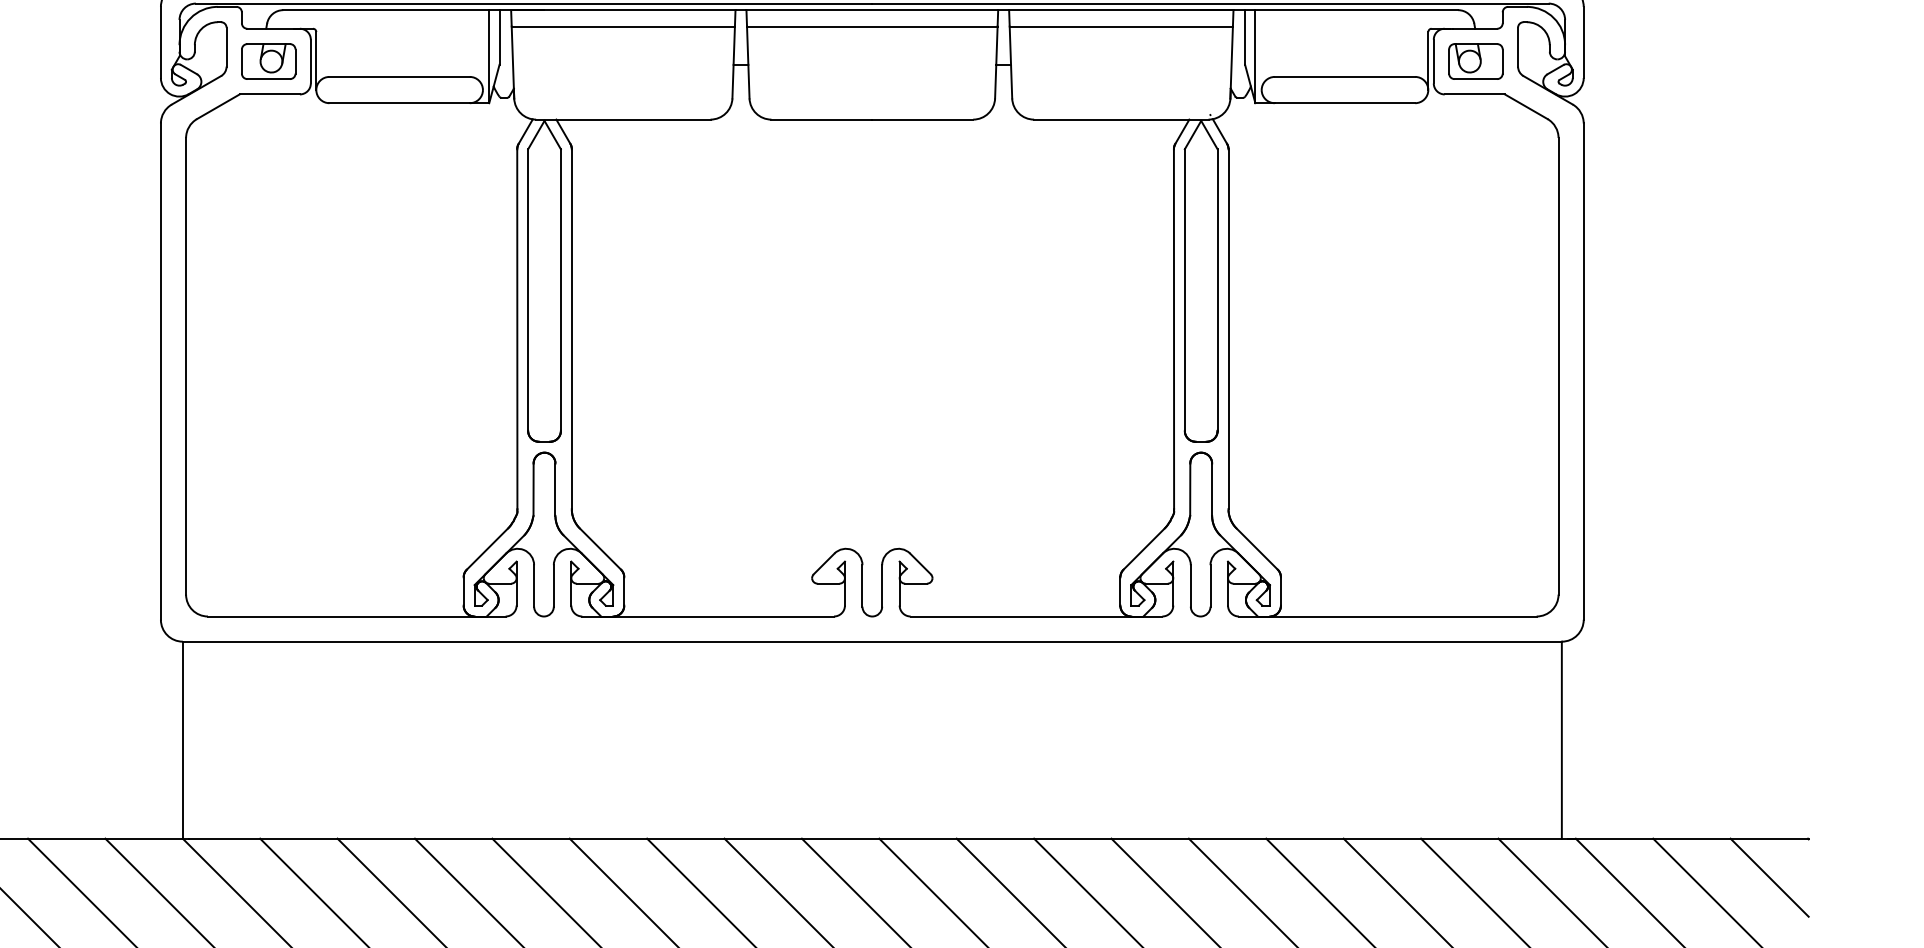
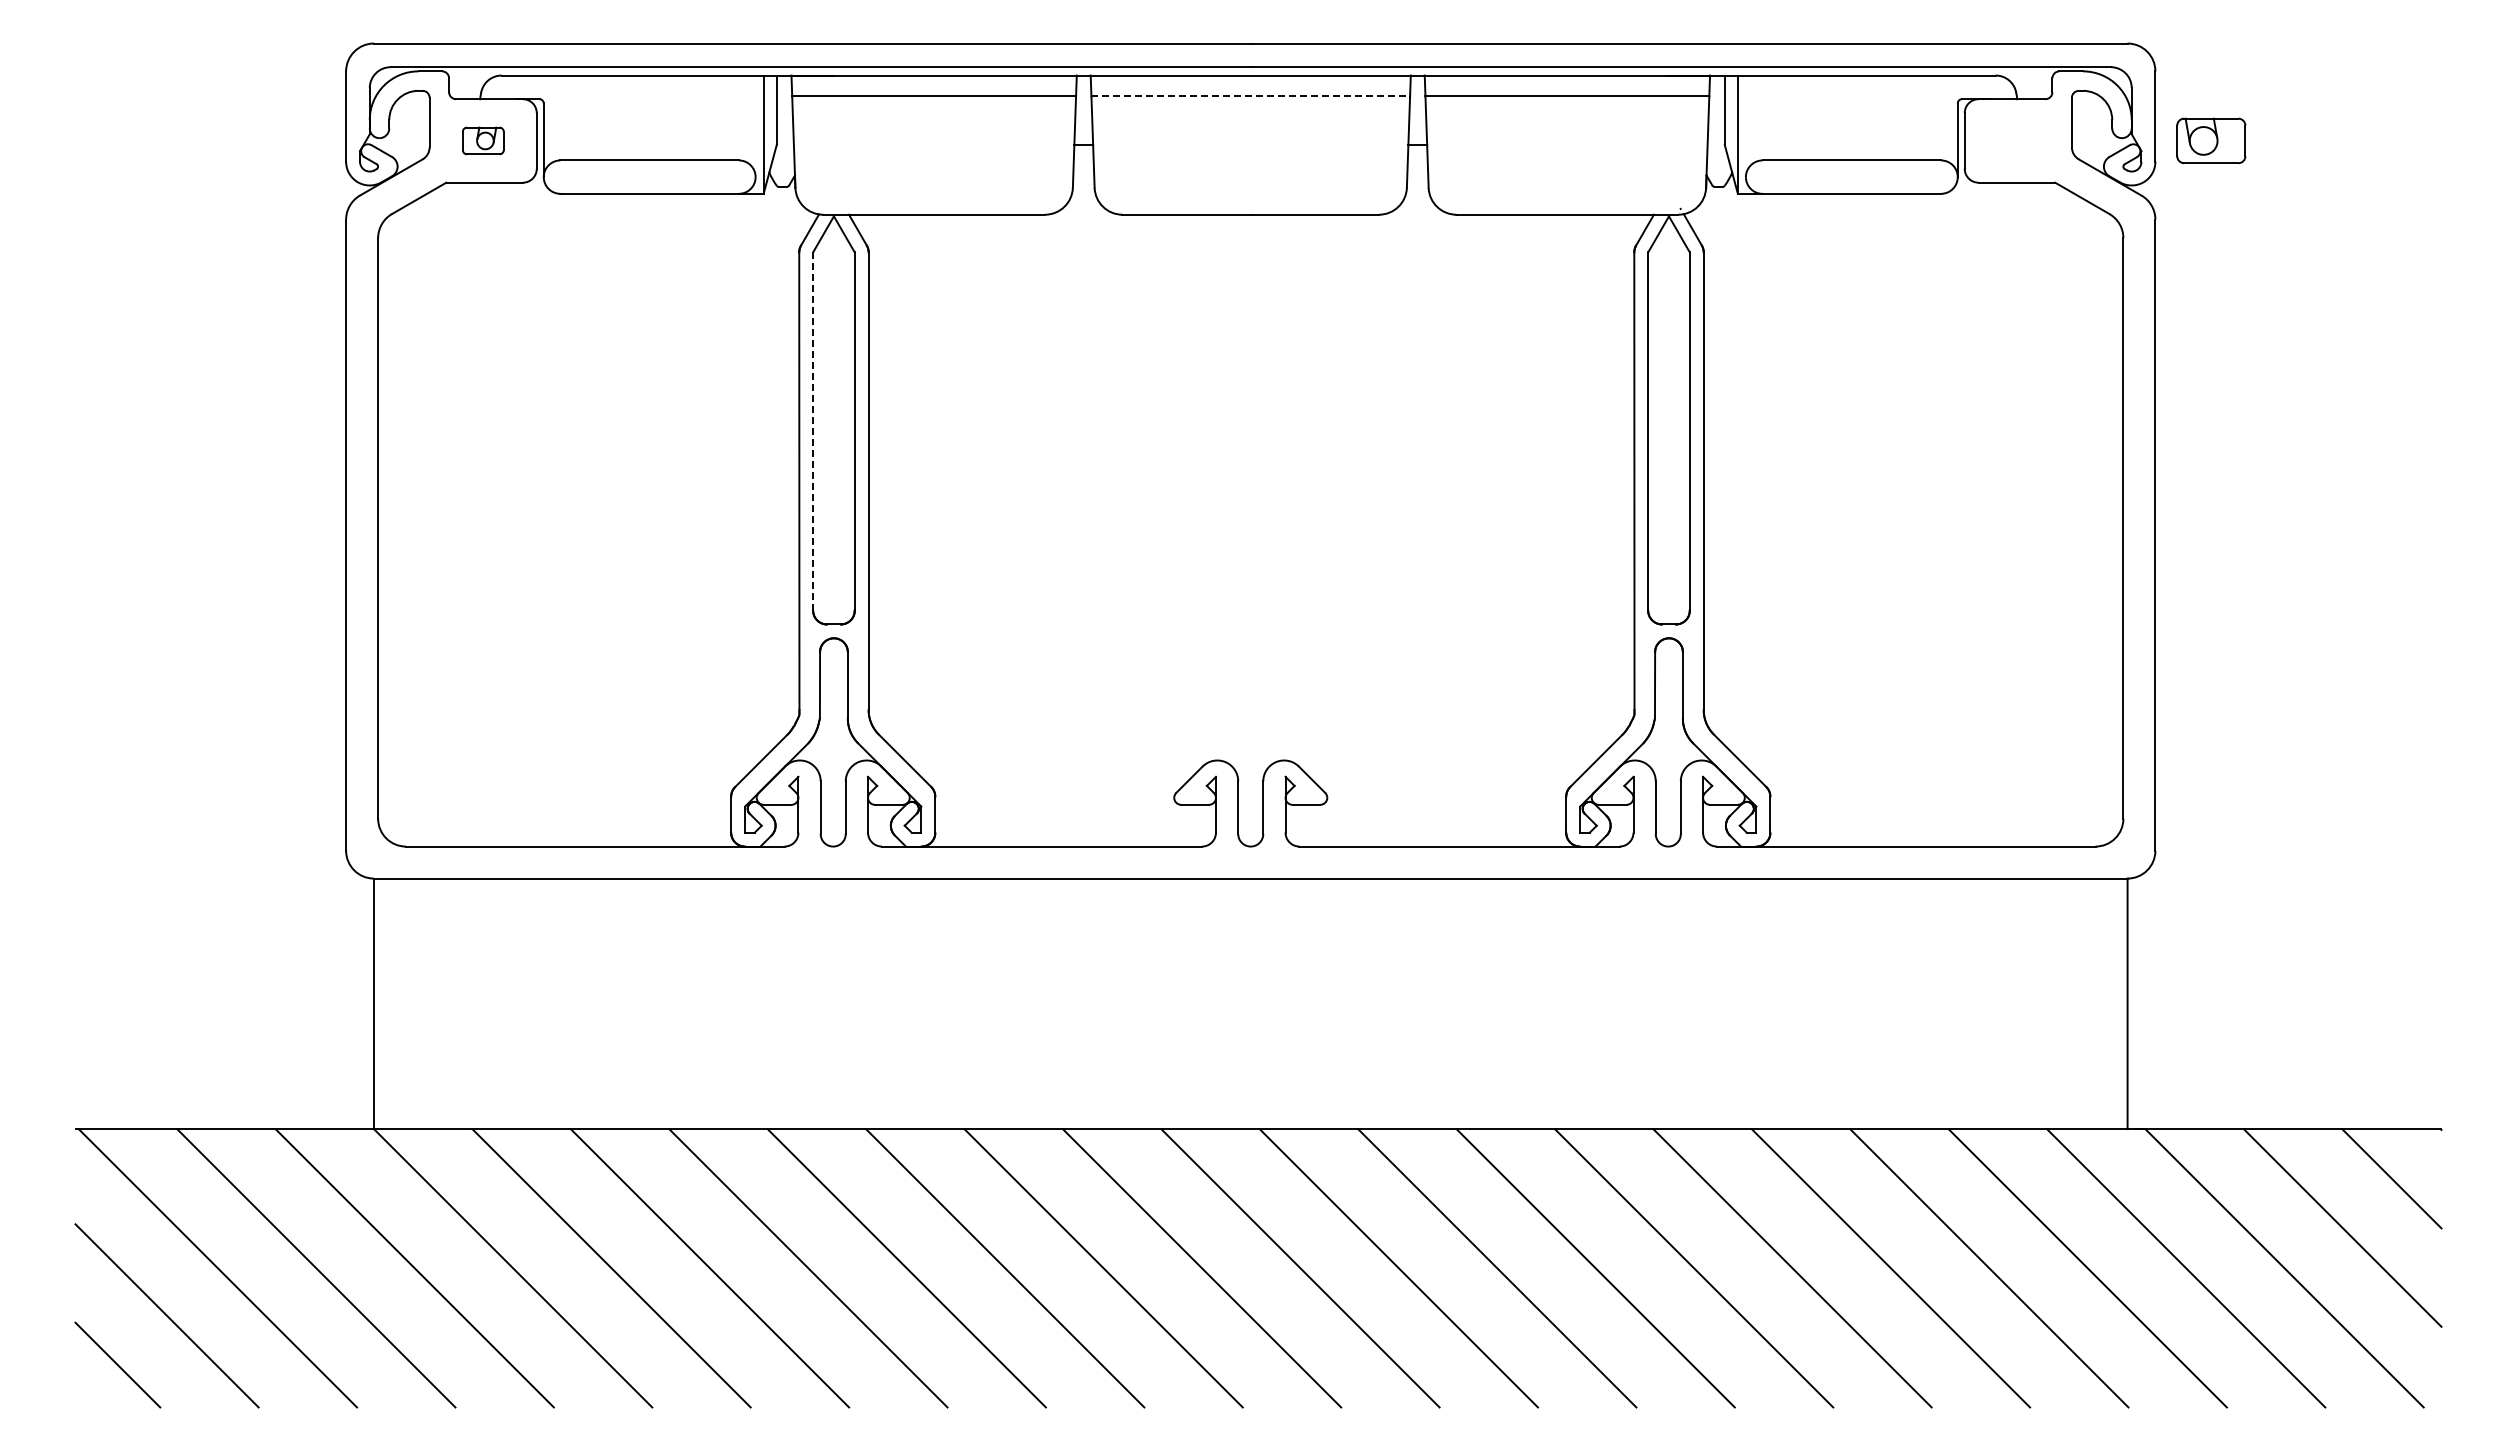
line: (872, 26) -> (1251, 96), solid -> dashed
part: (268, 61) -> (483, 140), size x0.6
part: (1476, 61) -> (2211, 140), moved
line: (528, 289) -> (813, 430), solid -> dashed

